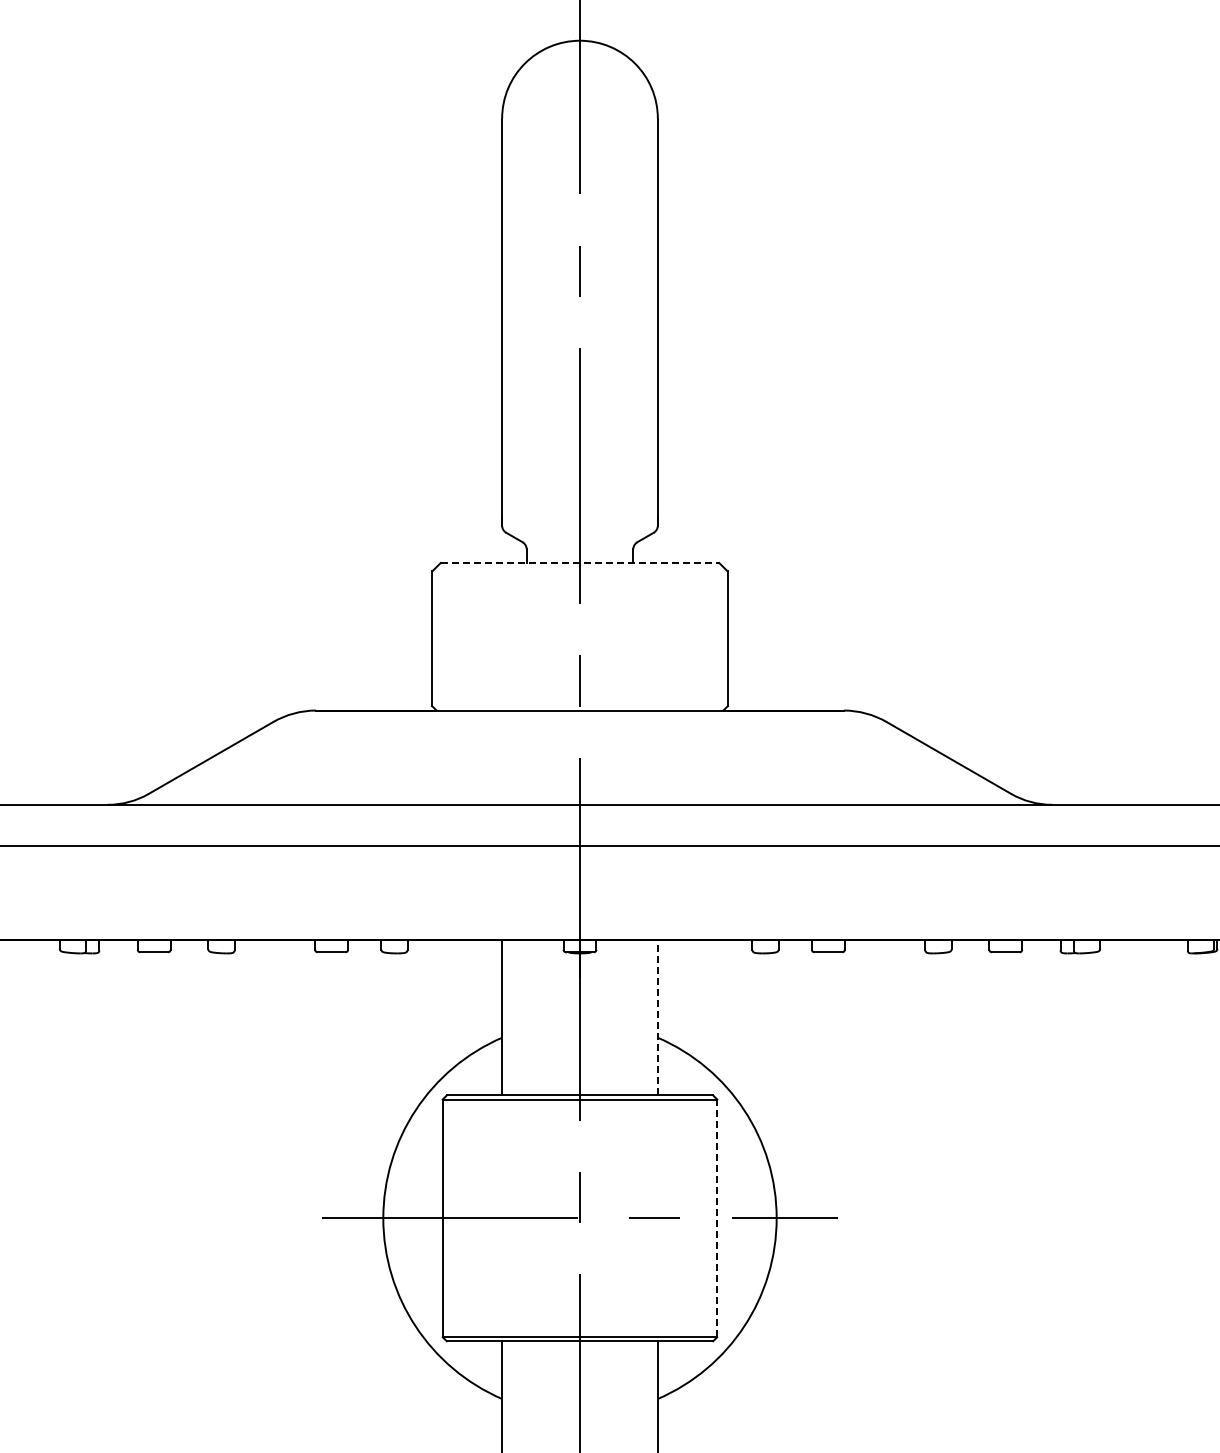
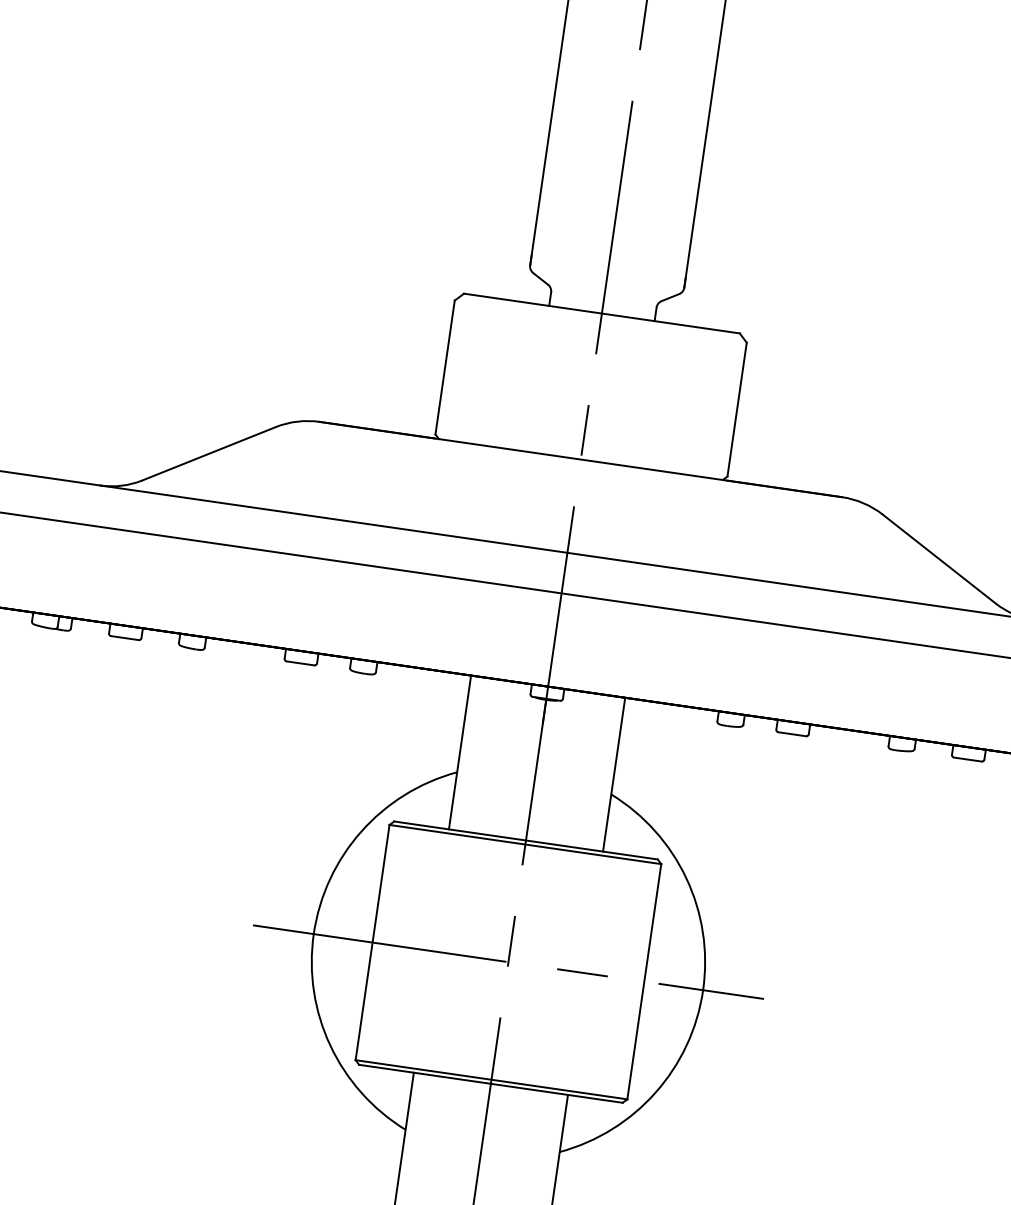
line: (580, 563) -> (602, 314), dashed -> solid
line: (657, 1017) -> (613, 774), dashed -> solid
line: (717, 1218) -> (644, 981), dashed -> solid

